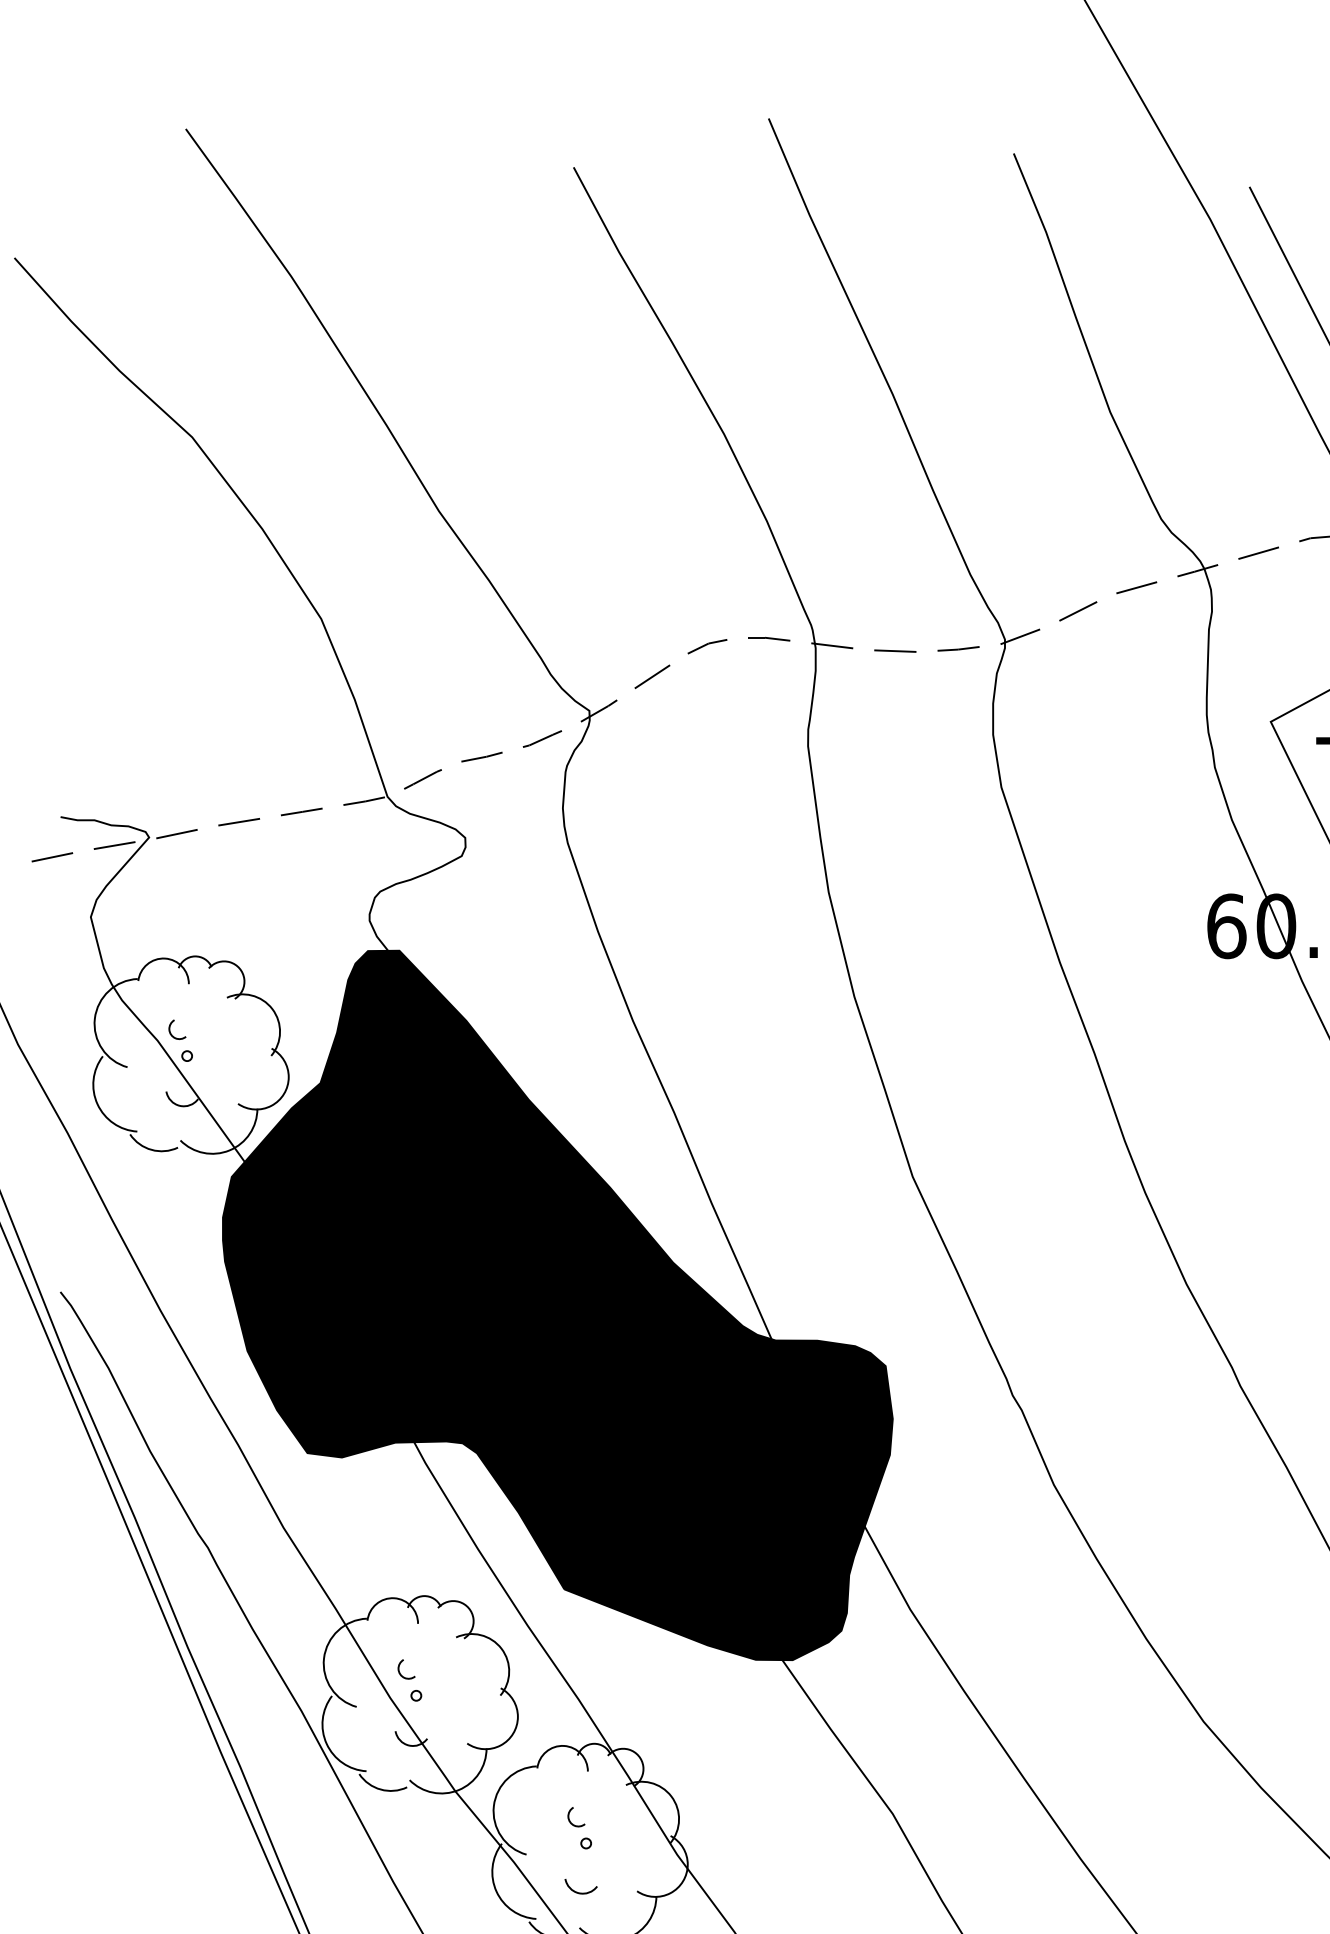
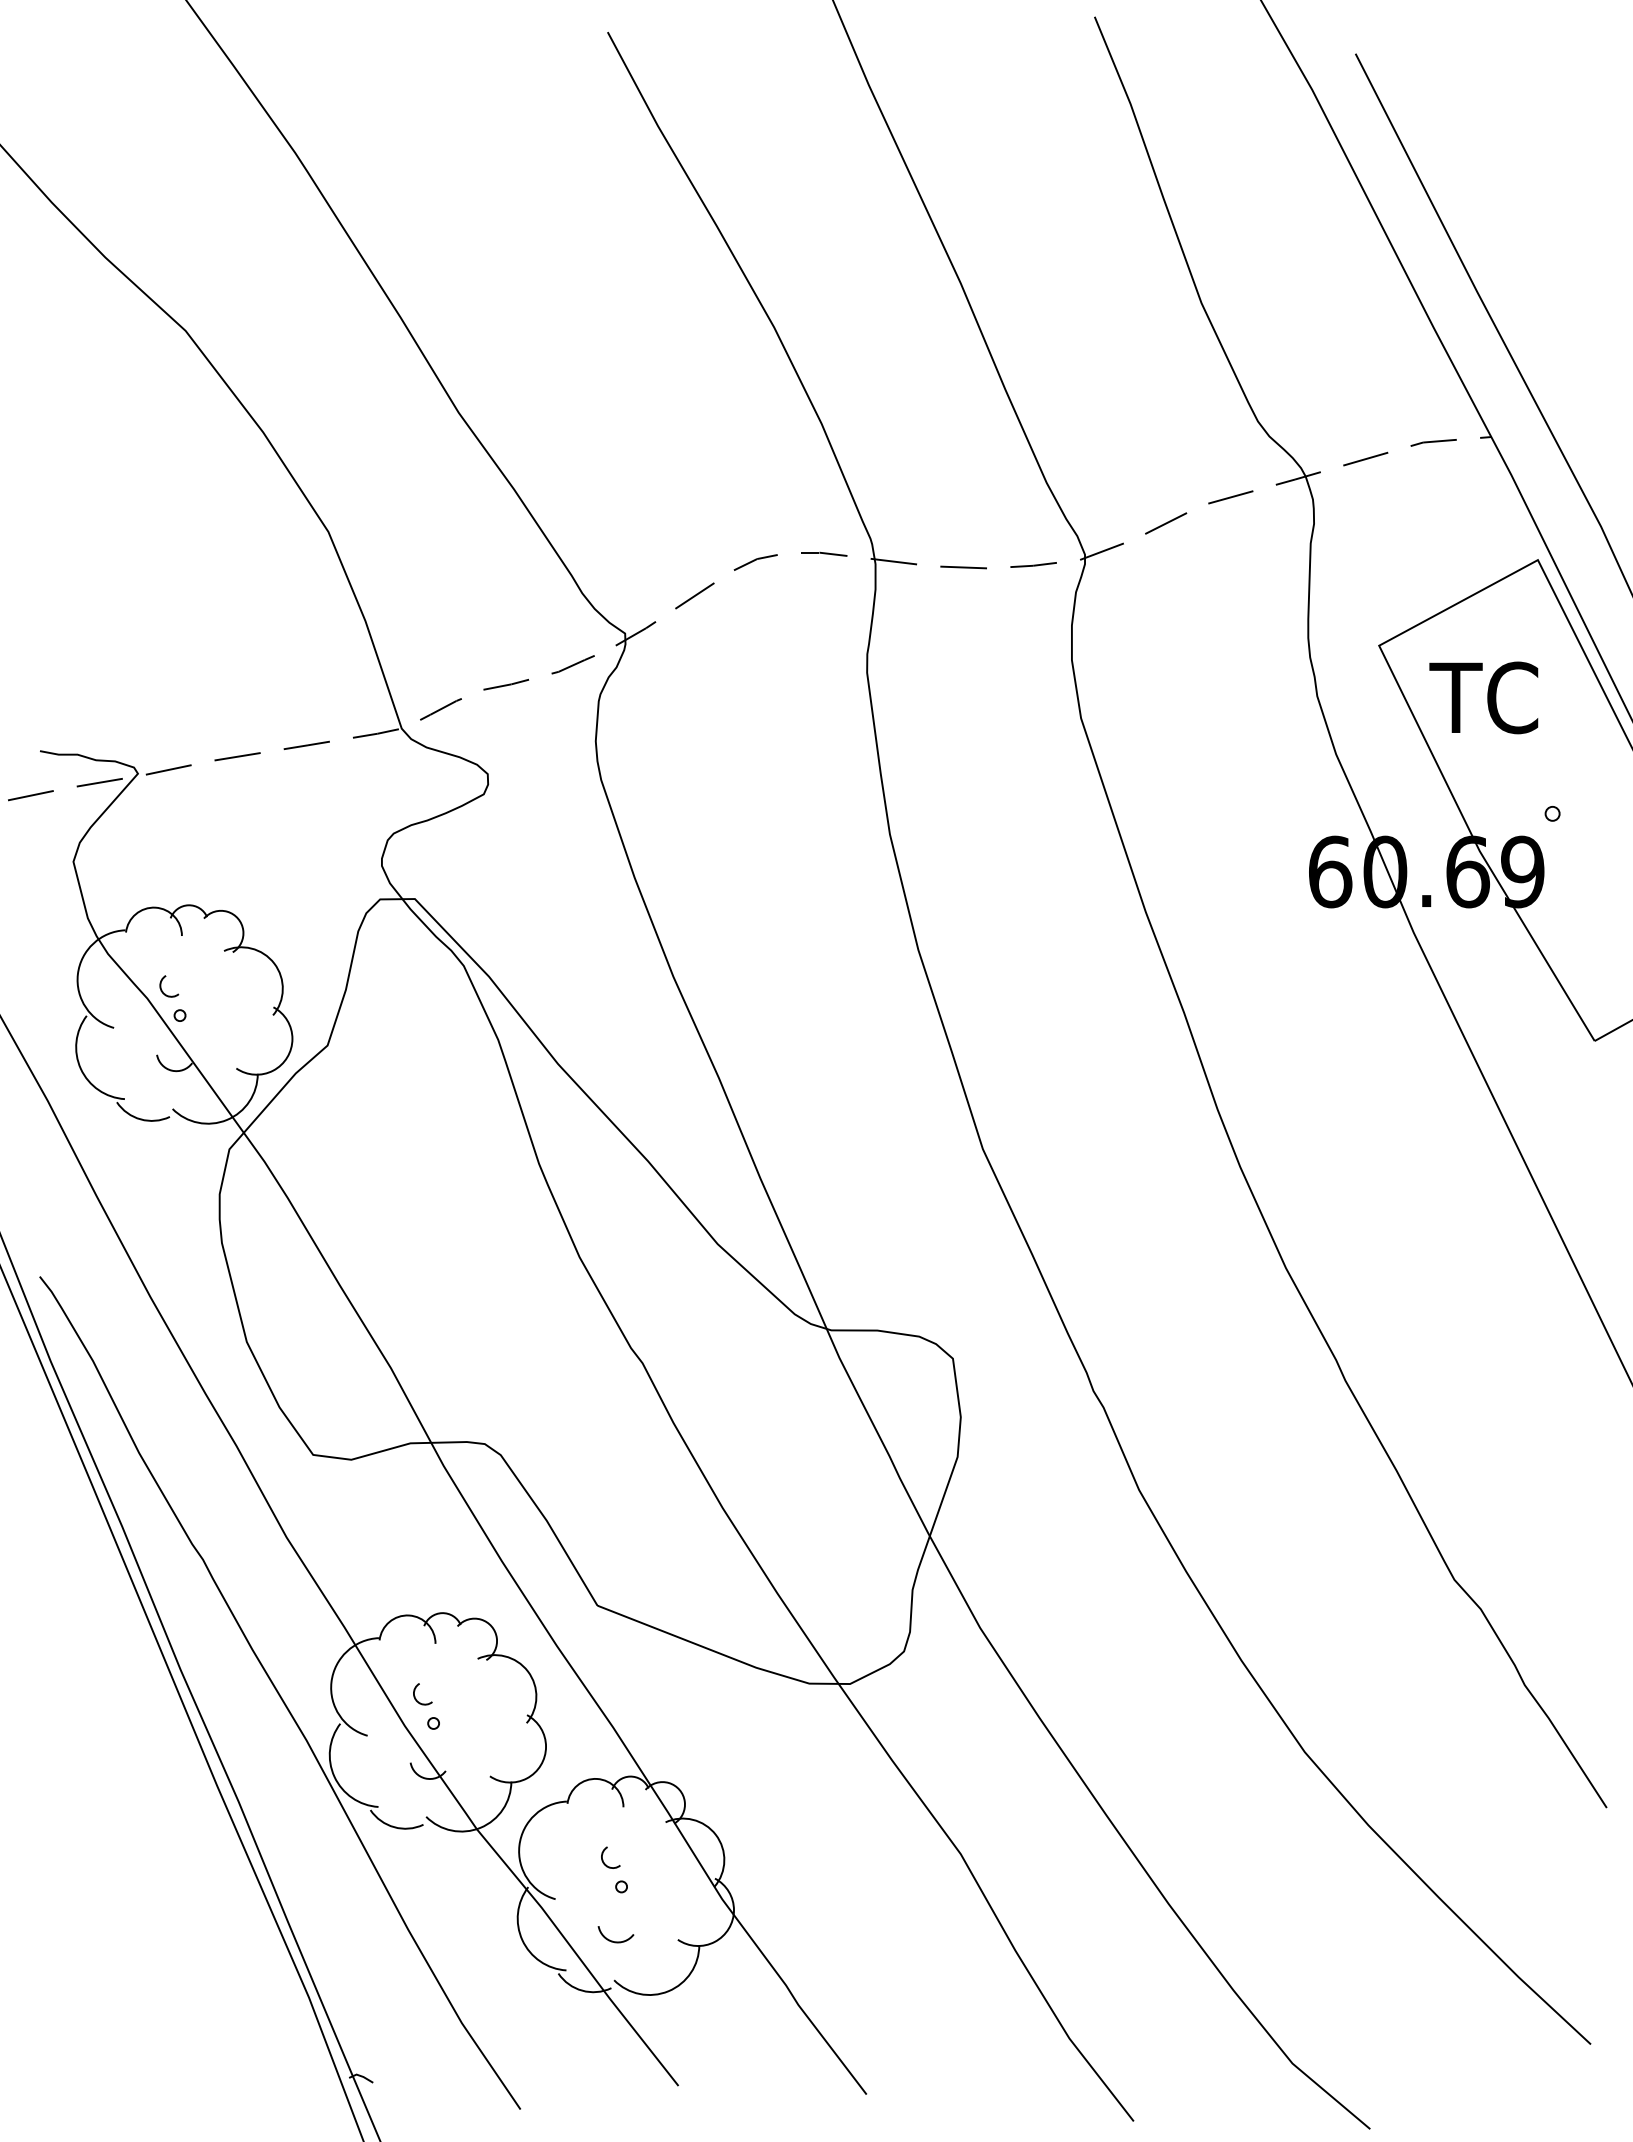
fill: (557, 1305) -> (589, 1291), removed

